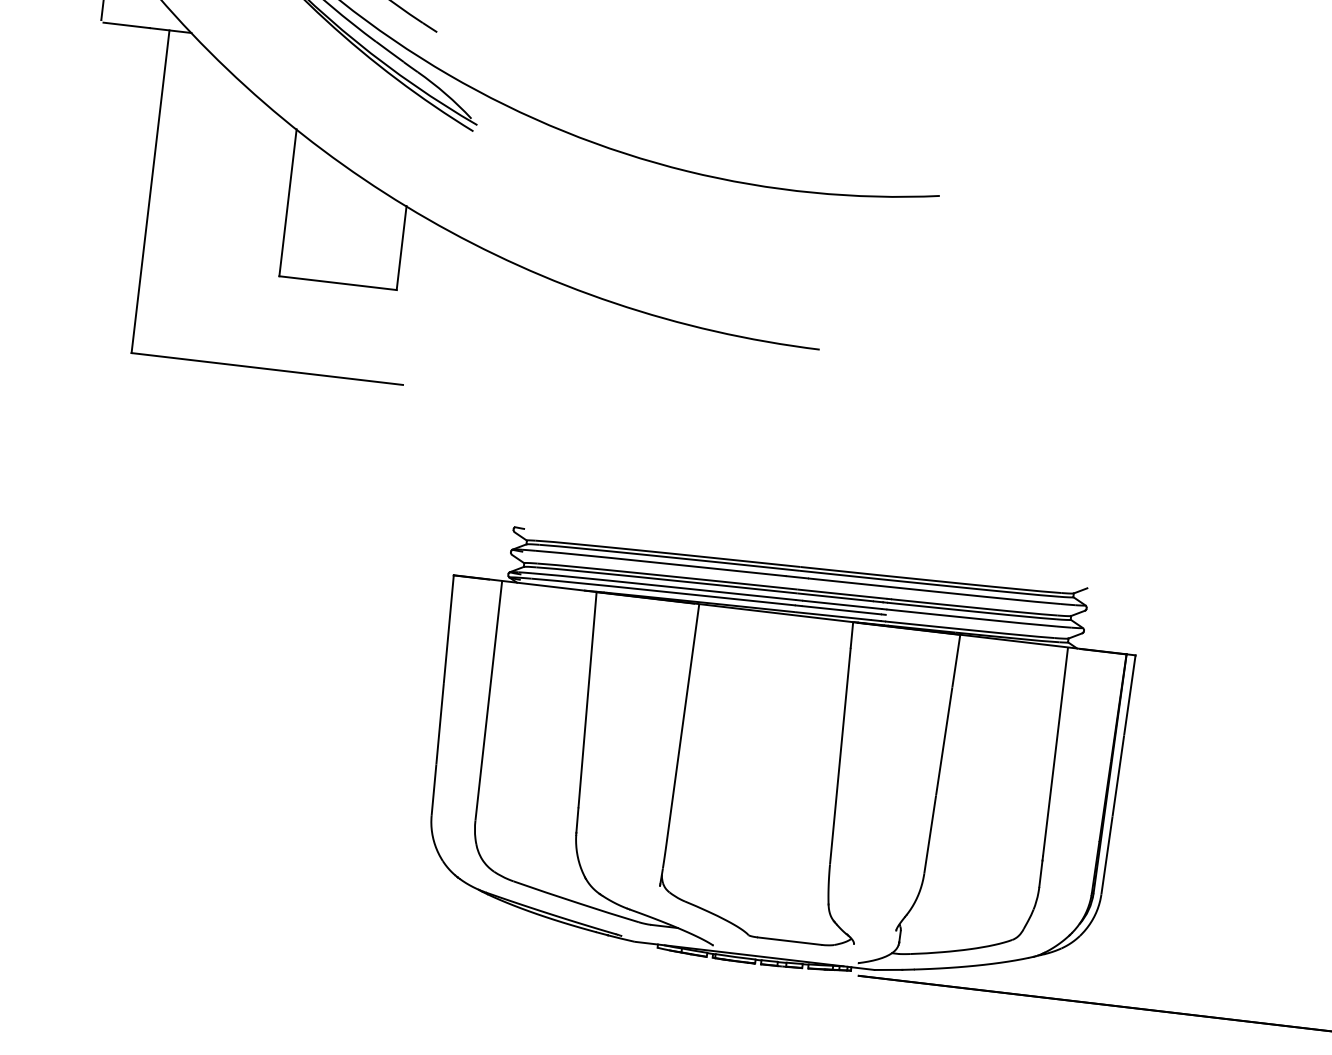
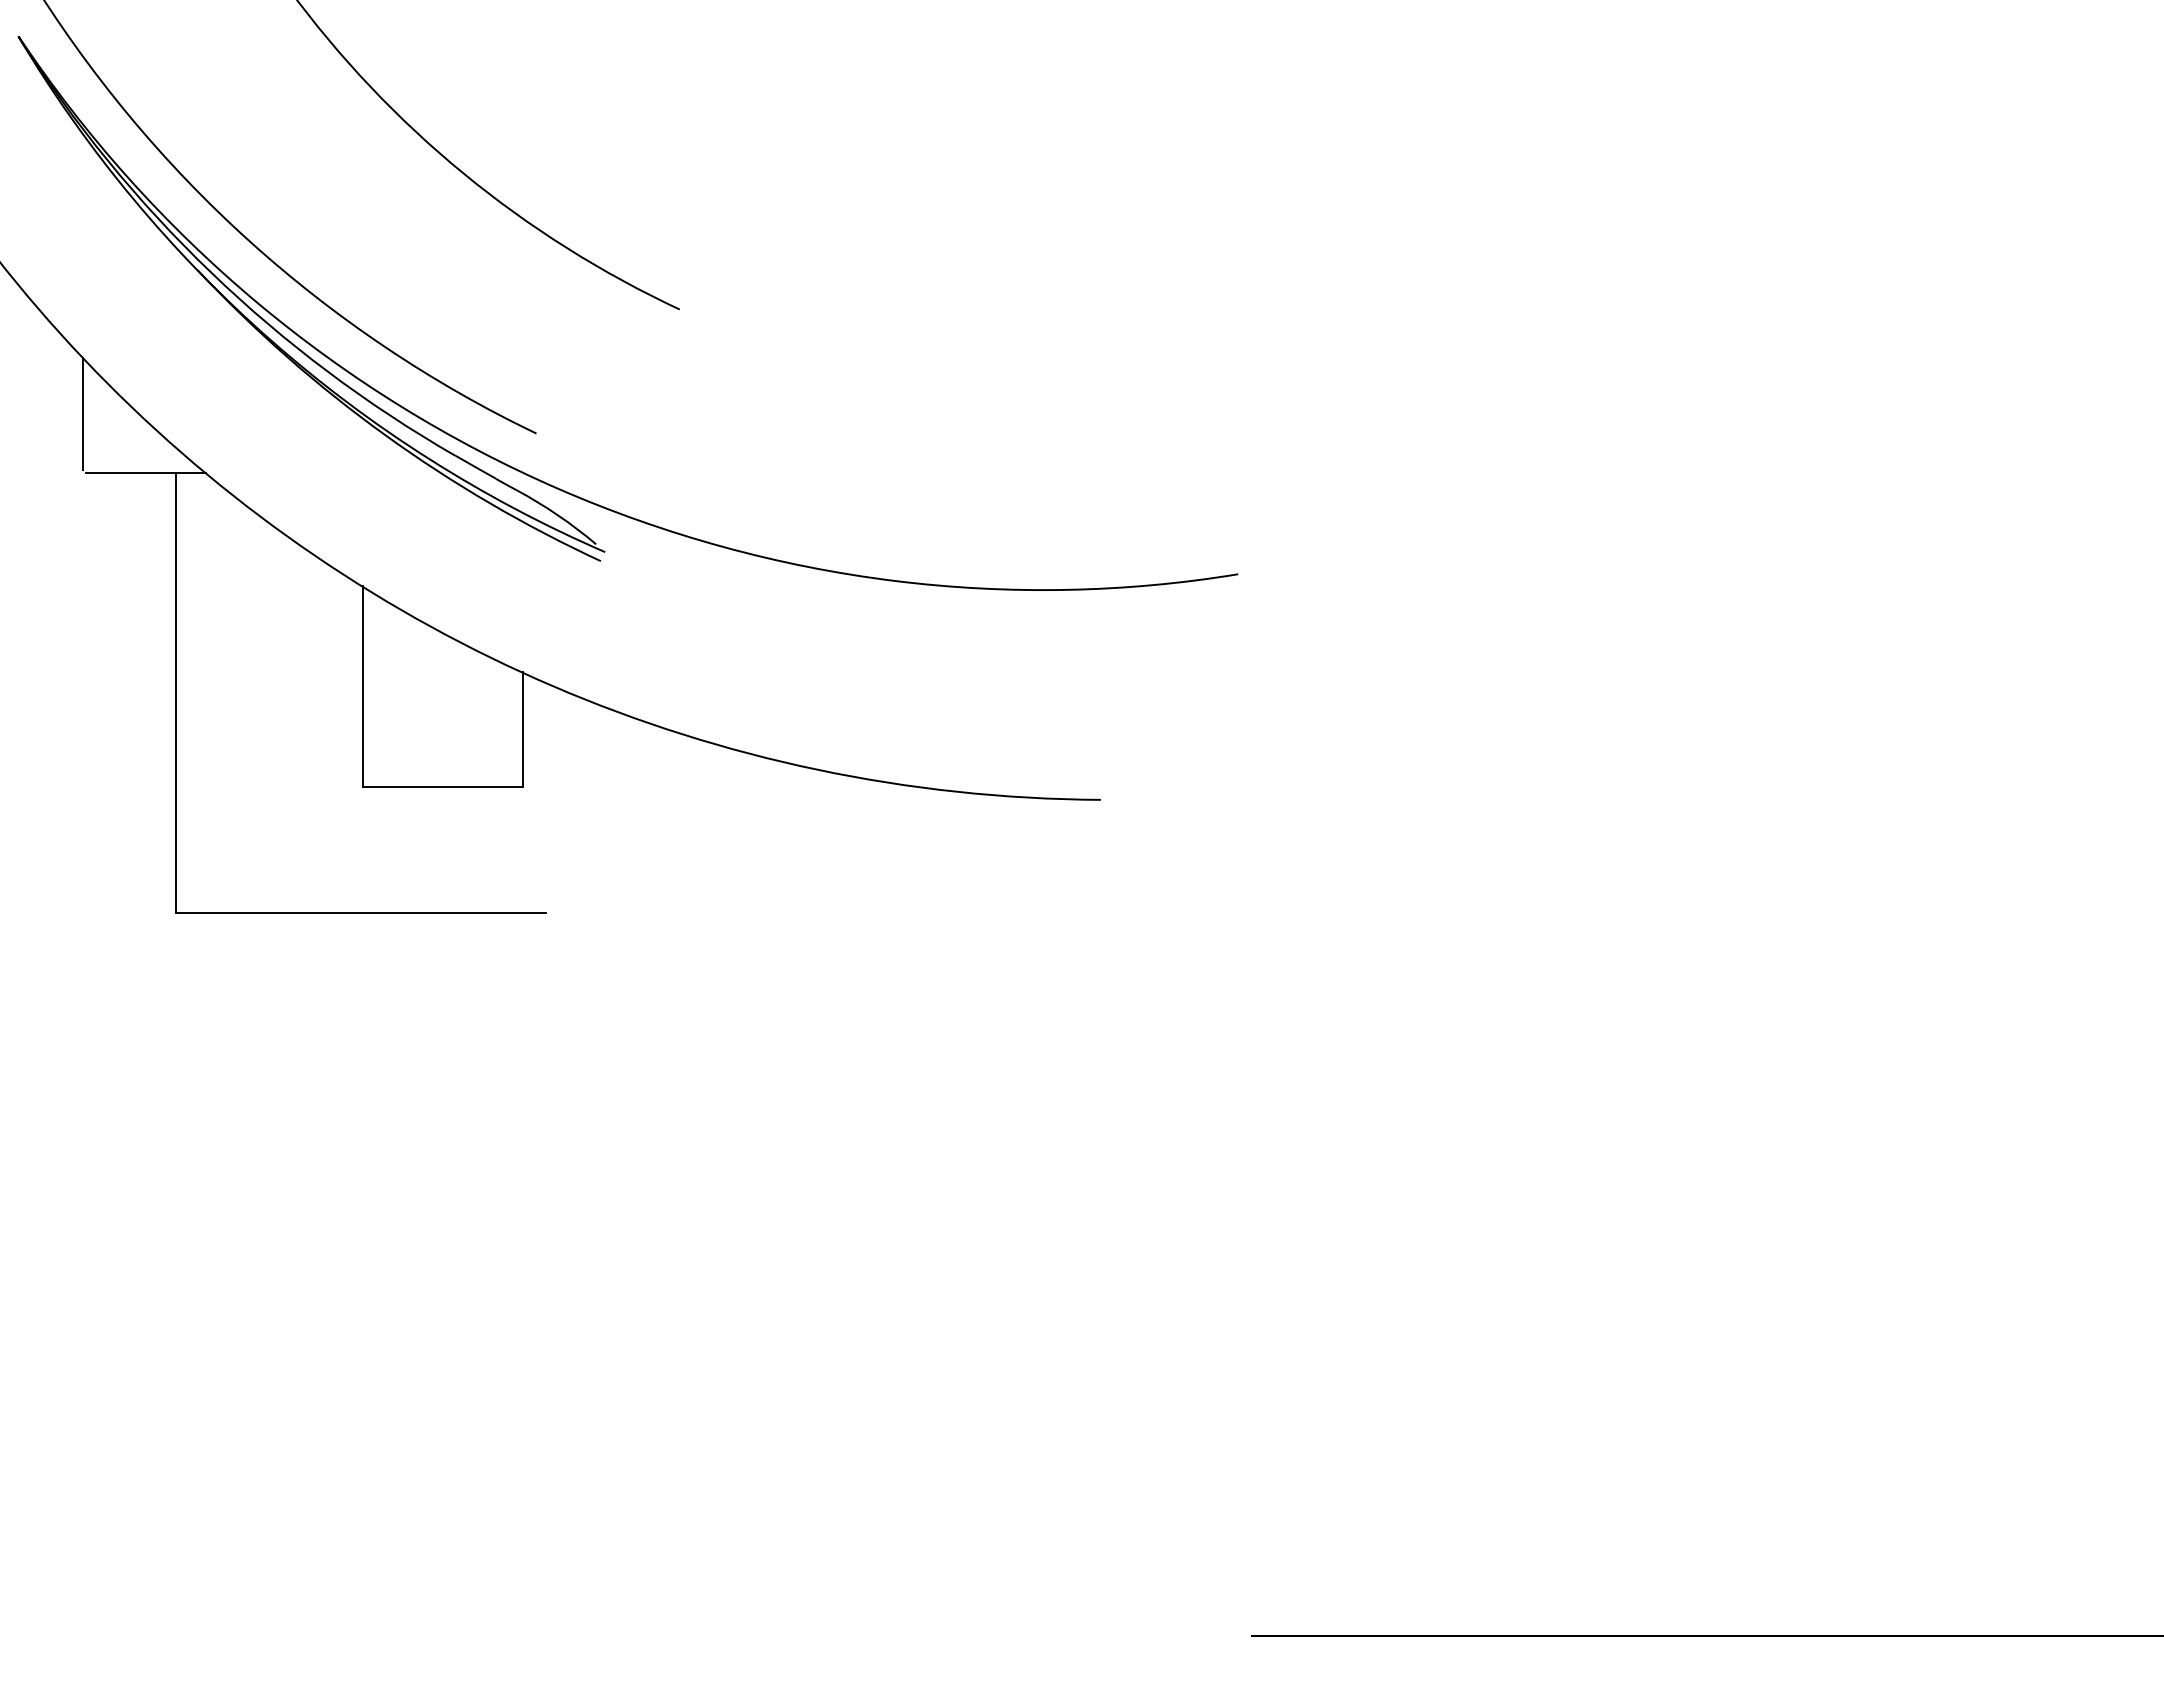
part: (777, 758) -> (1108, 1356), removed

